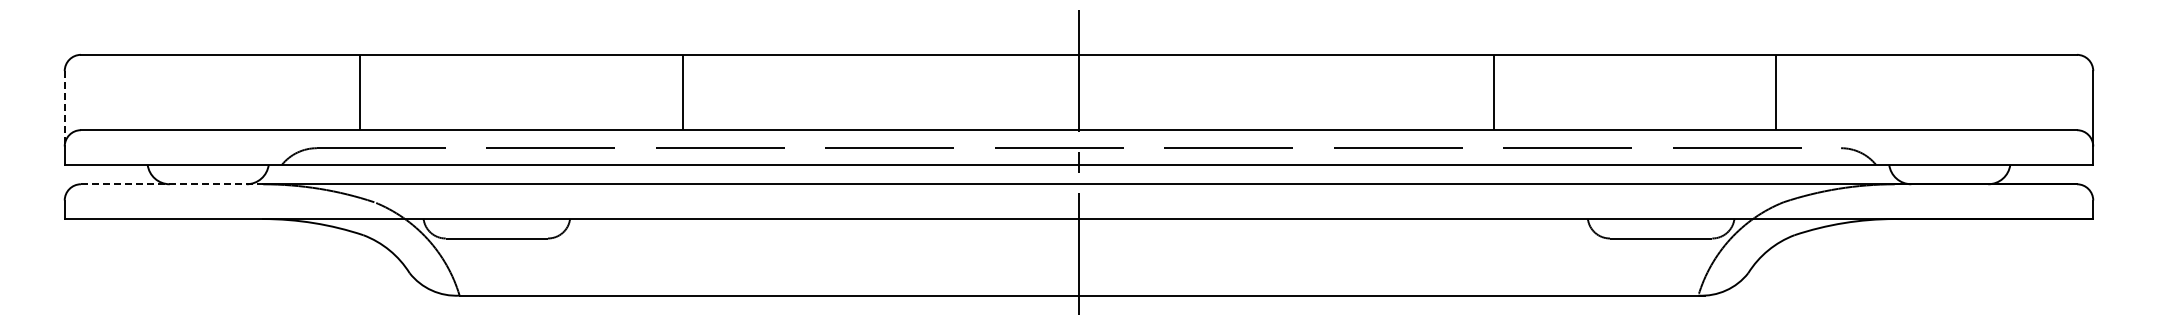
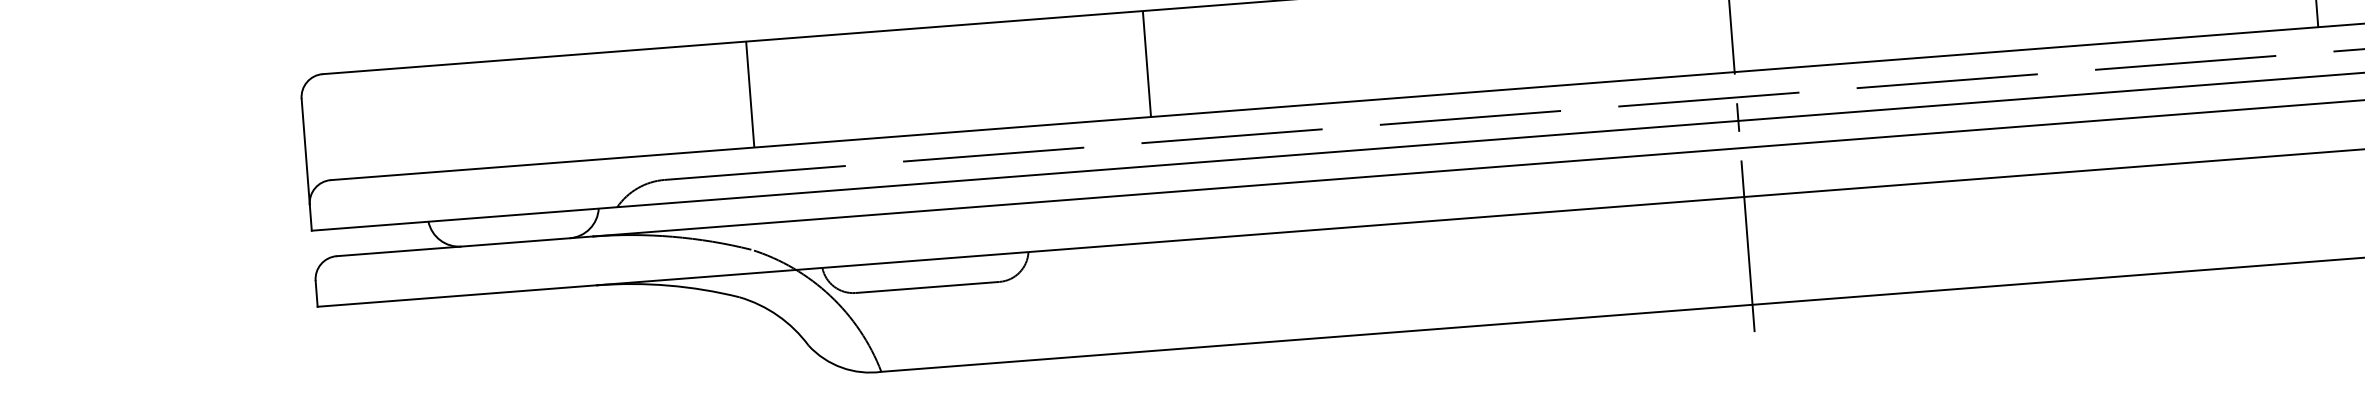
line: (360, 92) -> (750, 94), moved
line: (683, 92) -> (1147, 63), moved
line: (64, 108) -> (305, 151), dashed -> solid
line: (172, 184) -> (465, 246), dashed -> solid

